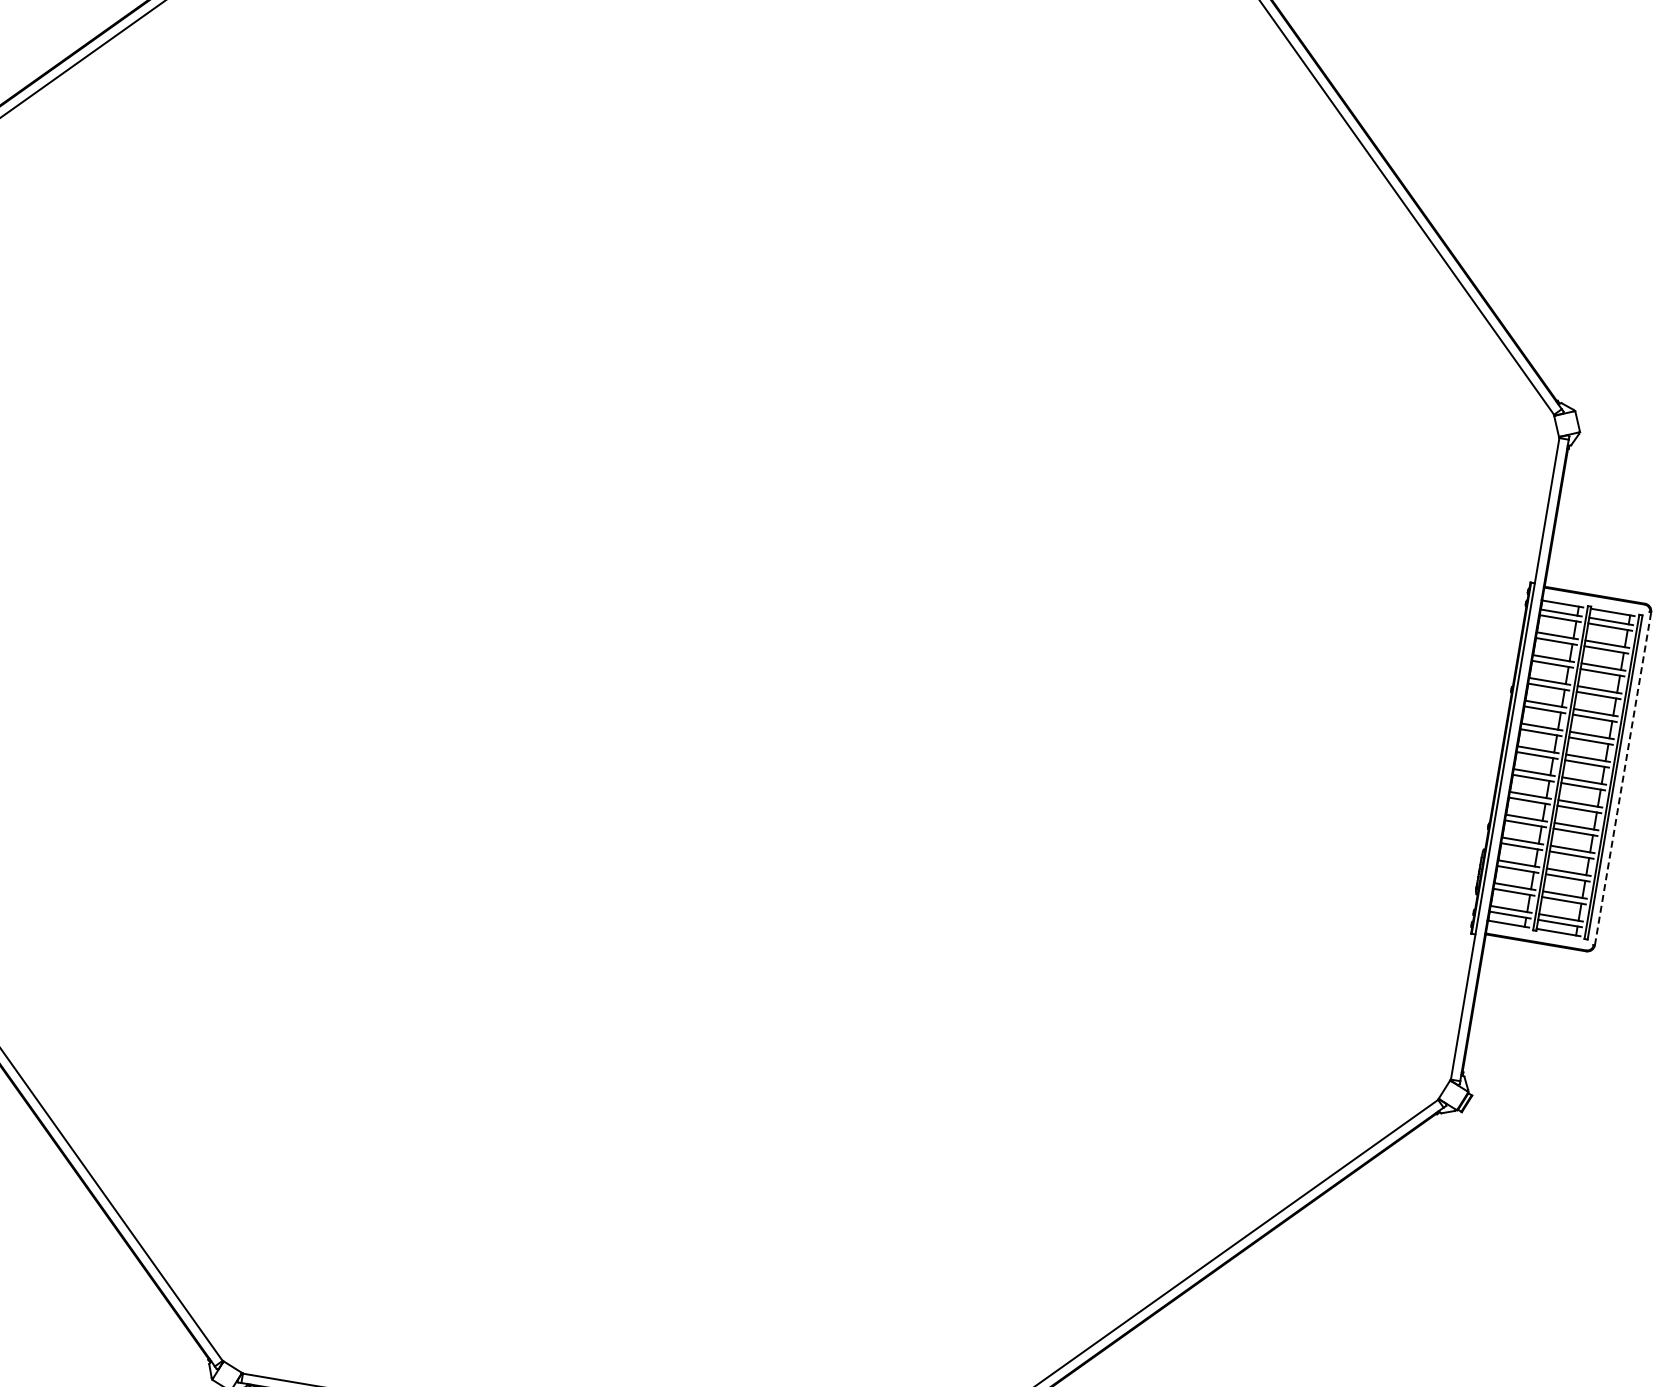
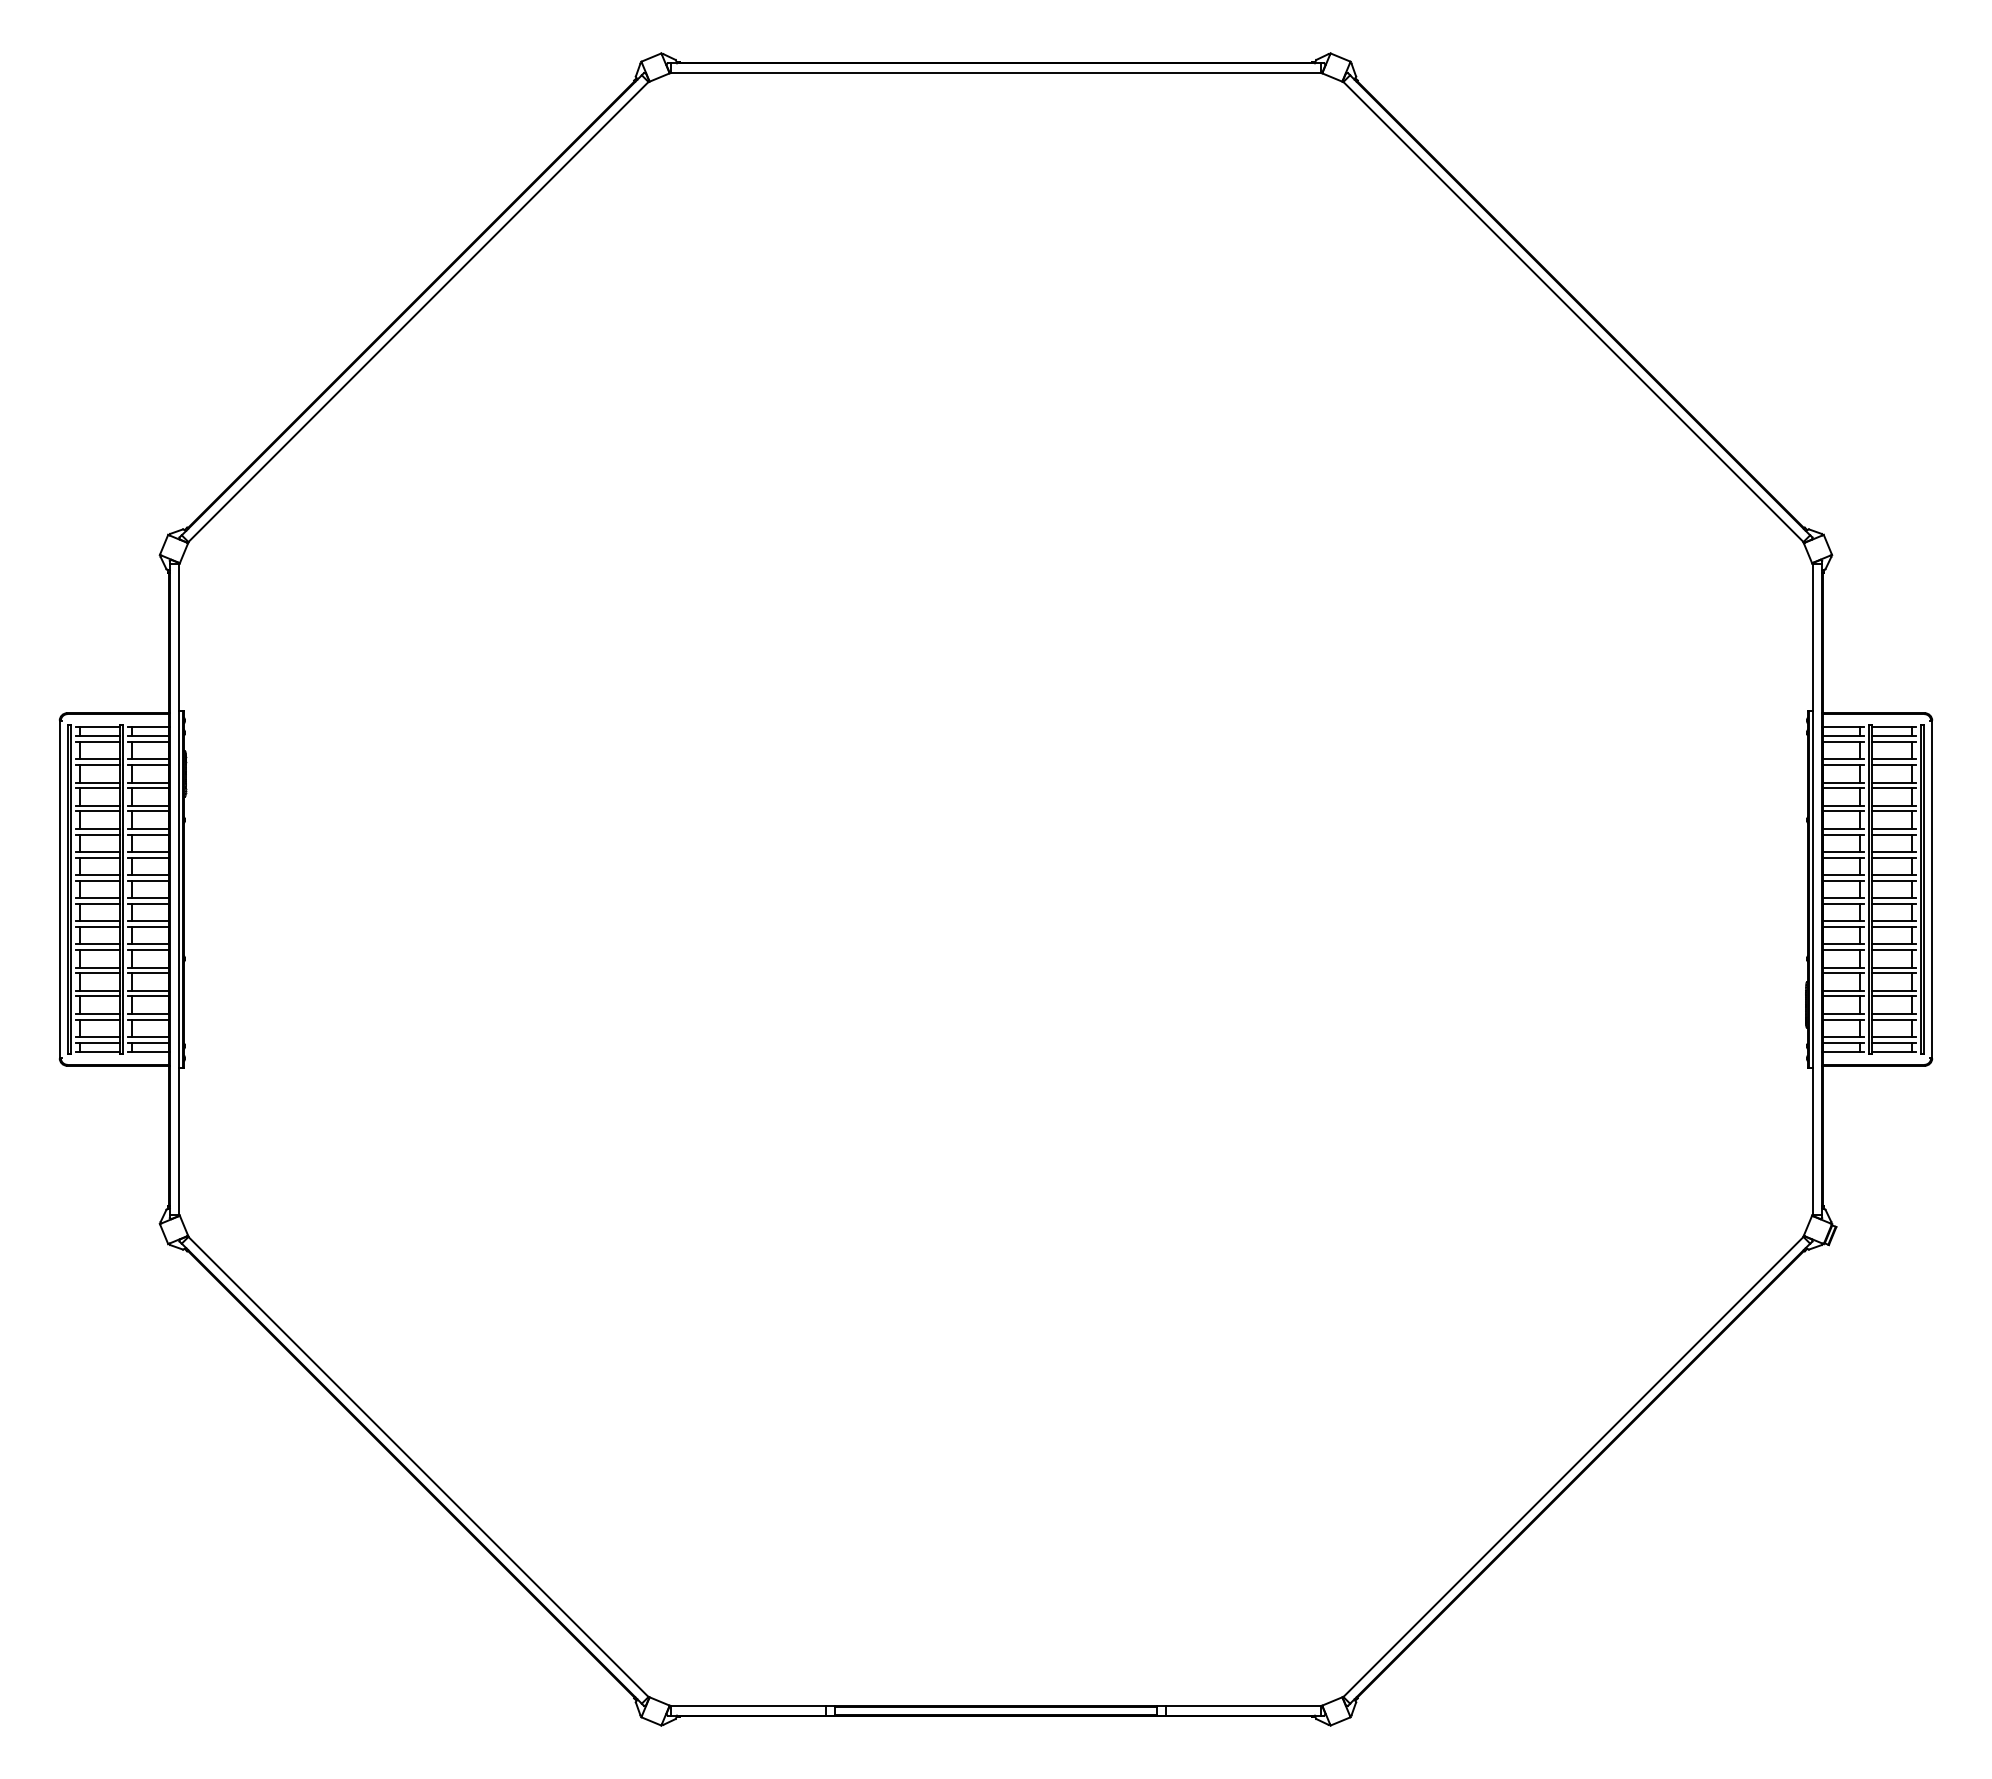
line: (1623, 778) -> (1932, 889), dashed -> solid

